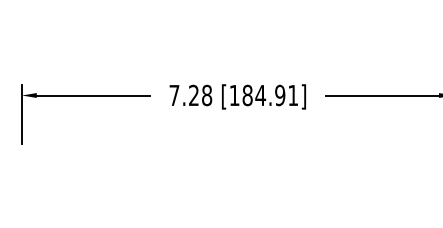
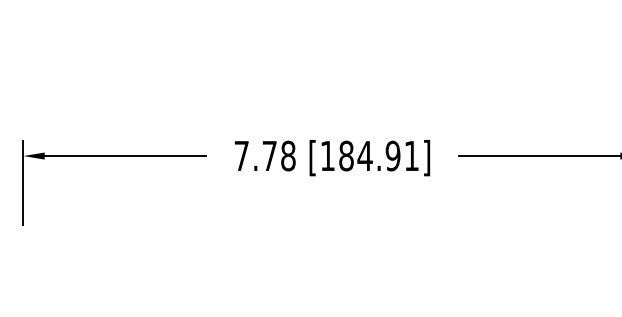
text: (193, 94) -> (268, 154), 7.28 -> 7.78

